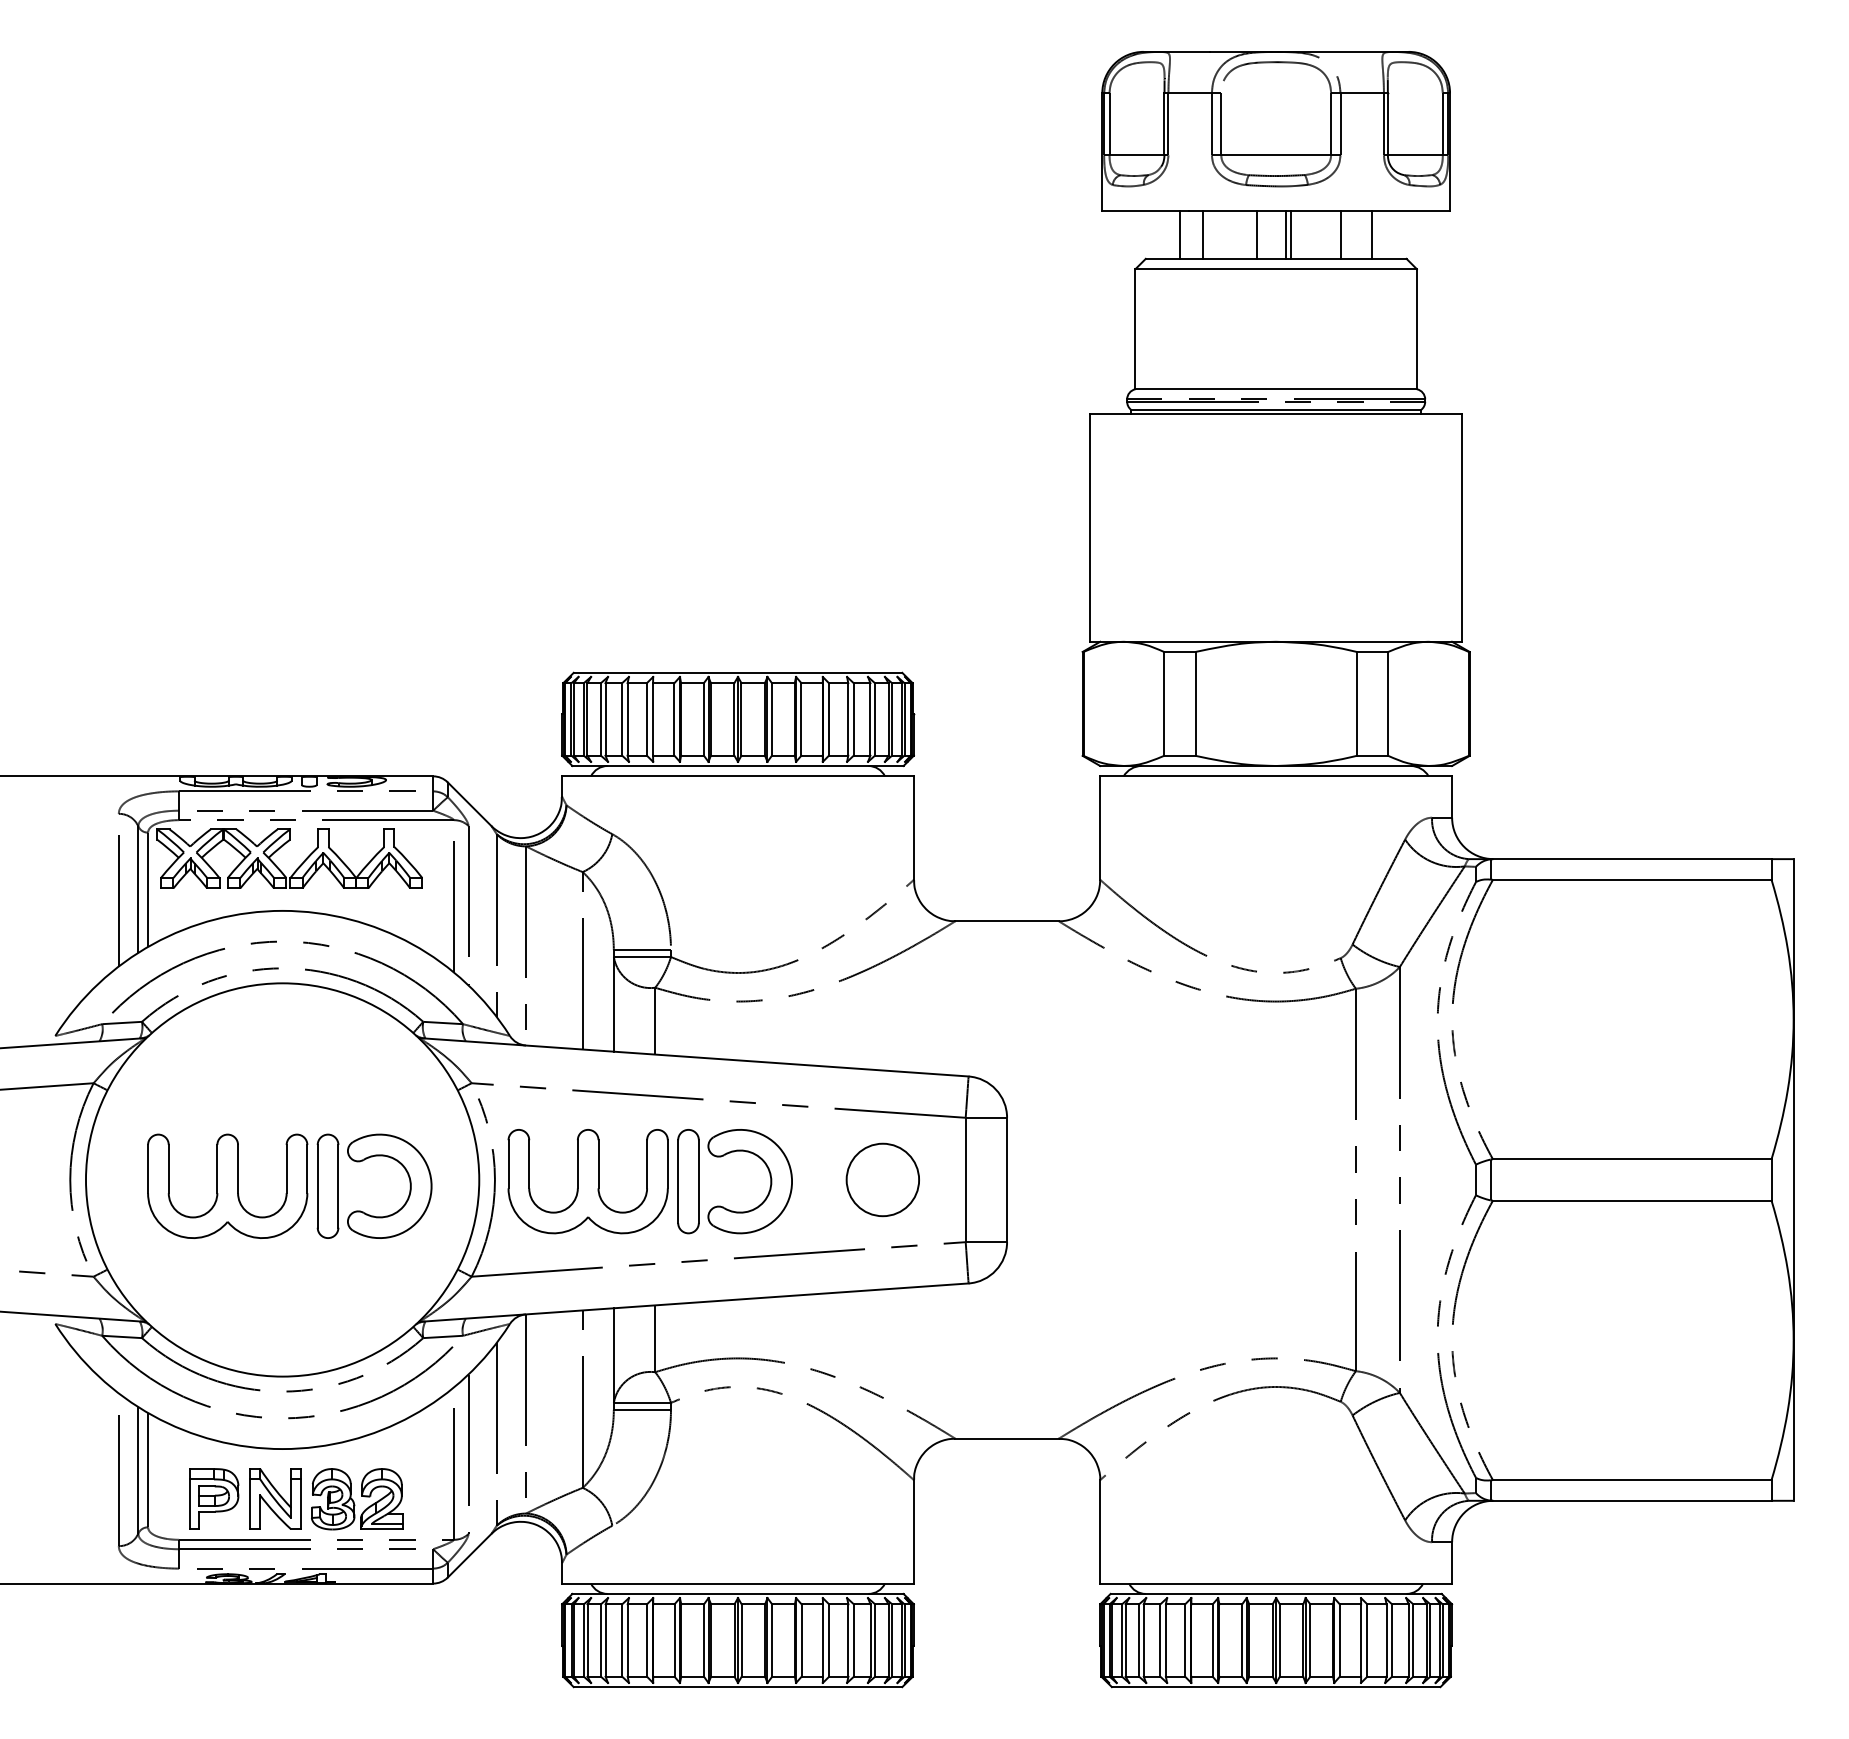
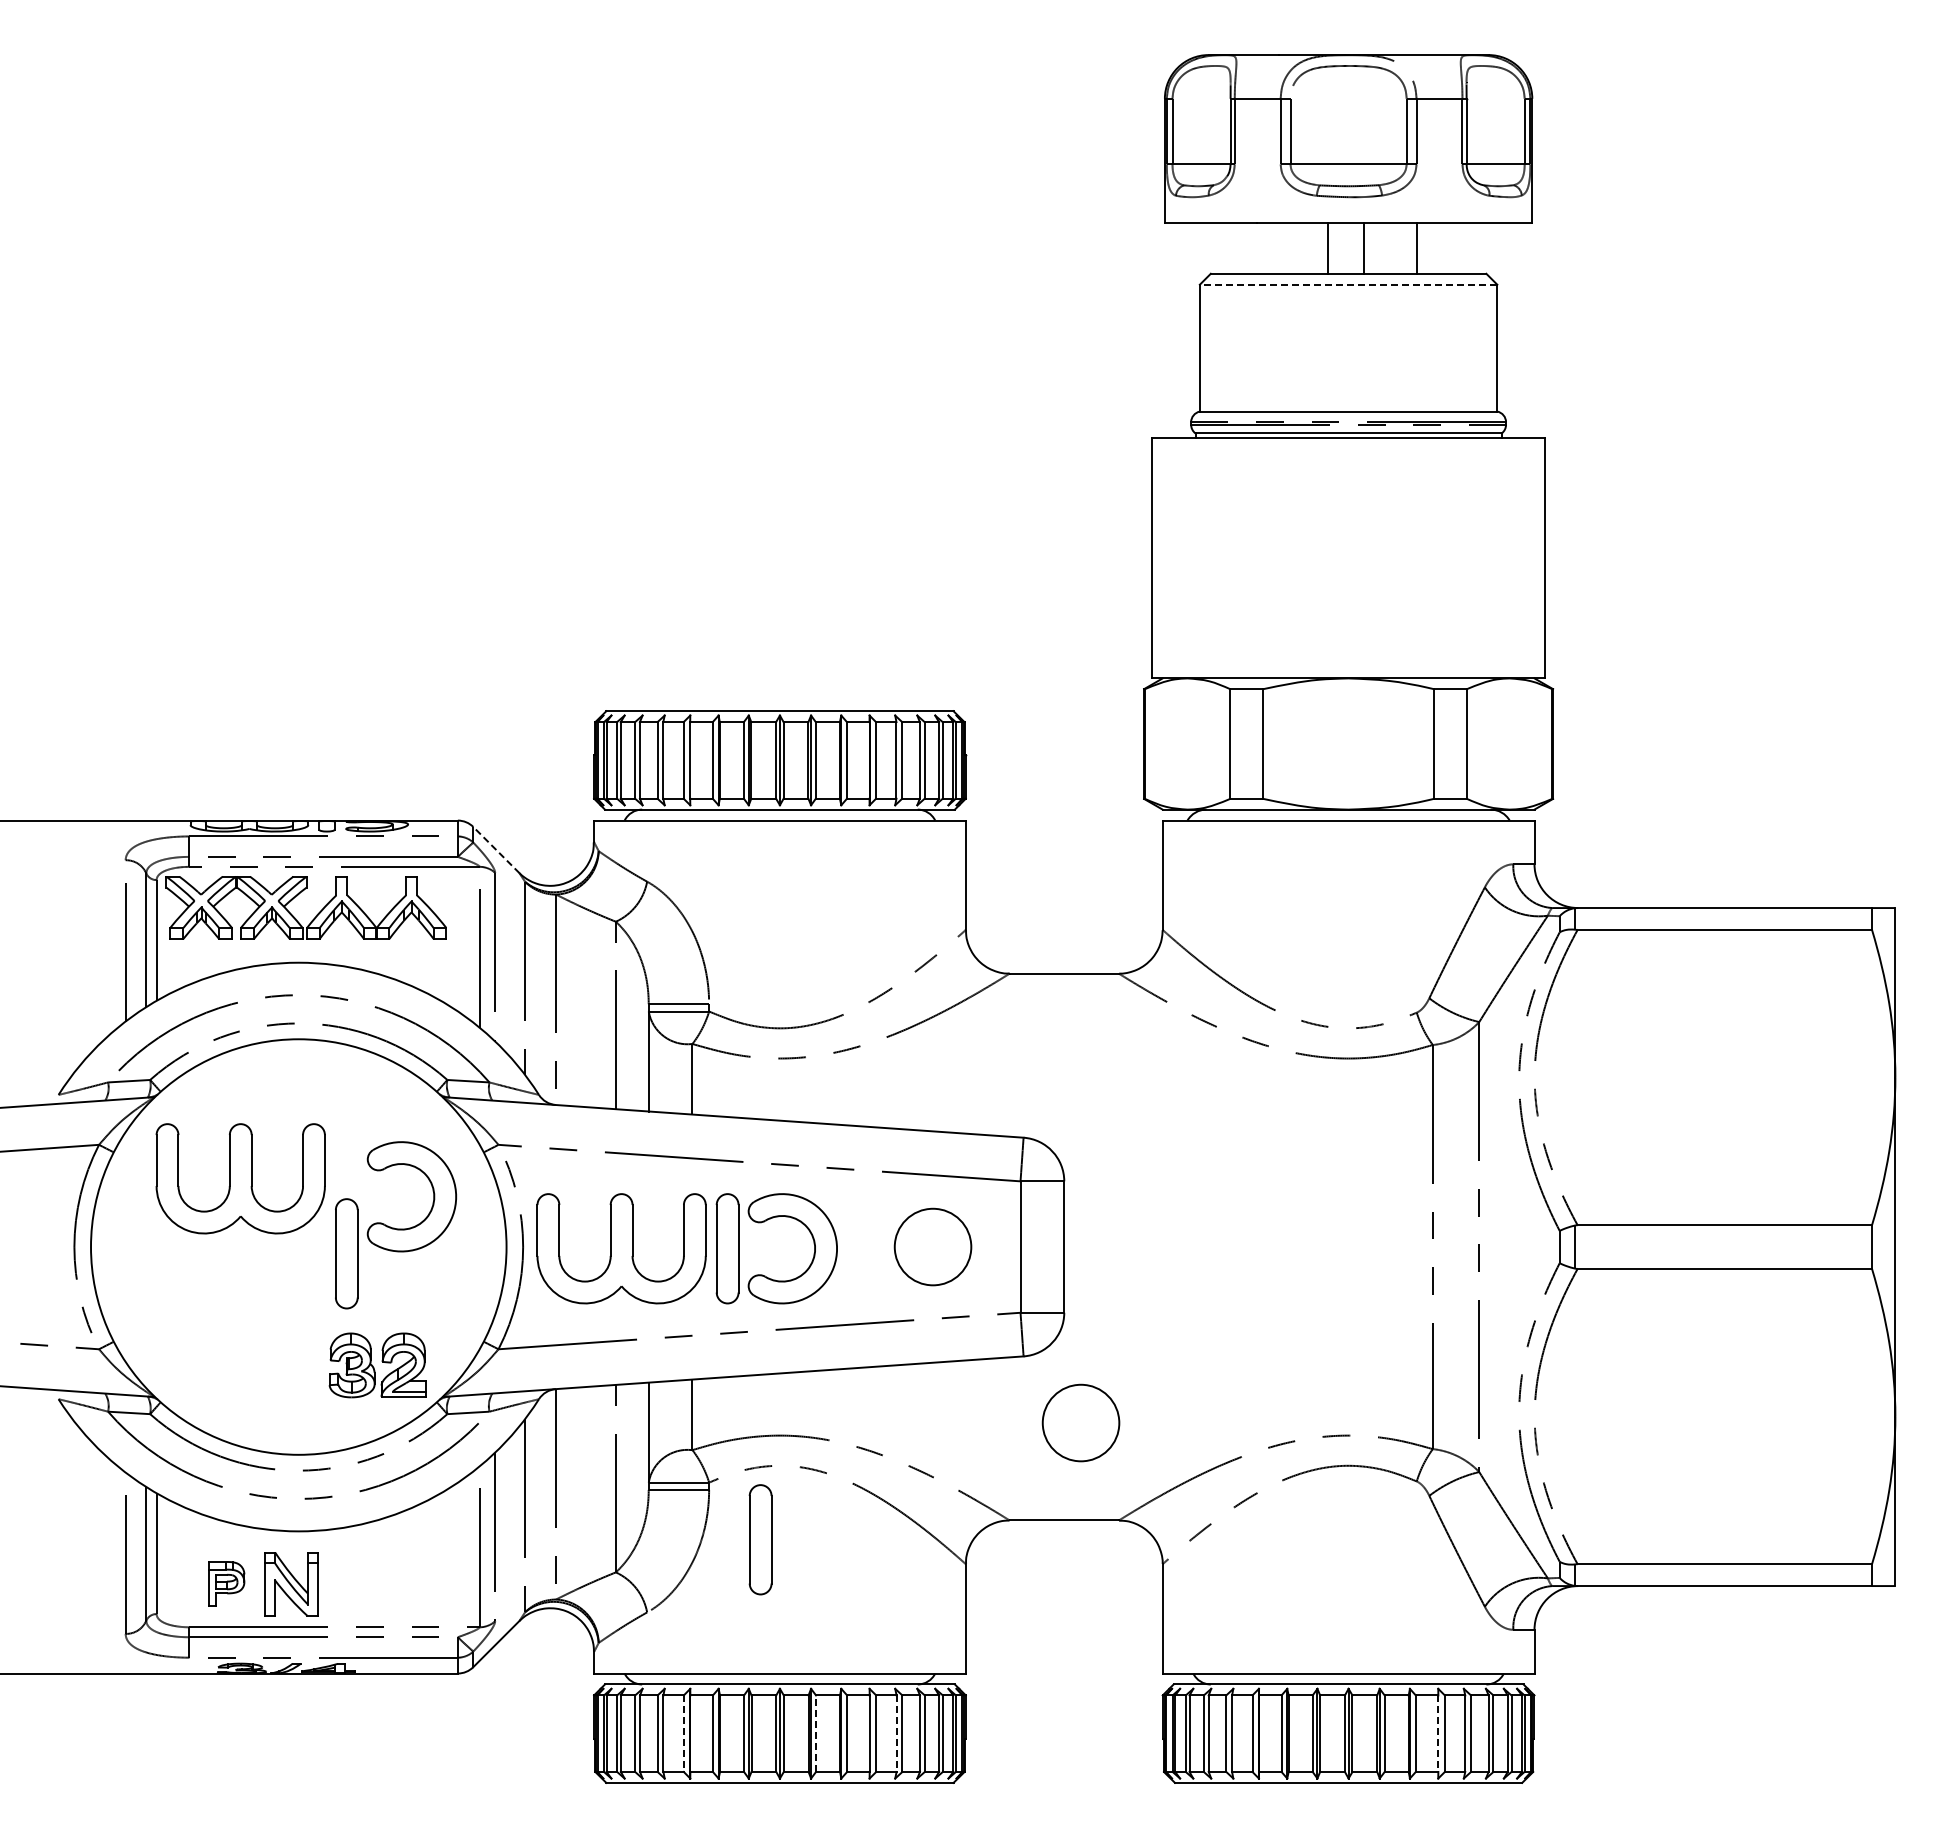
line: (1179, 234) -> (1246, 248), removed
line: (1202, 234) -> (1270, 248), removed
line: (1285, 234) -> (1358, 248), removed
line: (1372, 234) -> (1450, 248), removed
line: (1276, 269) -> (1348, 284), solid -> dashed
line: (469, 804) -> (496, 850), solid -> dashed
part: (409, 1181) -> (432, 1191), moved
part: (227, 1186) -> (240, 1178), moved
circle: (1022, 1346) -> (1080, 1422), added
part: (719, 1456) -> (760, 1539), added
part: (214, 1498) -> (226, 1583), size x0.7
part: (357, 1499) -> (377, 1365), moved
line: (772, 1640) -> (816, 1733), solid -> dashed
line: (646, 1641) -> (683, 1734), solid -> dashed
line: (848, 1641) -> (896, 1734), solid -> dashed
line: (1361, 1641) -> (1438, 1734), solid -> dashed

